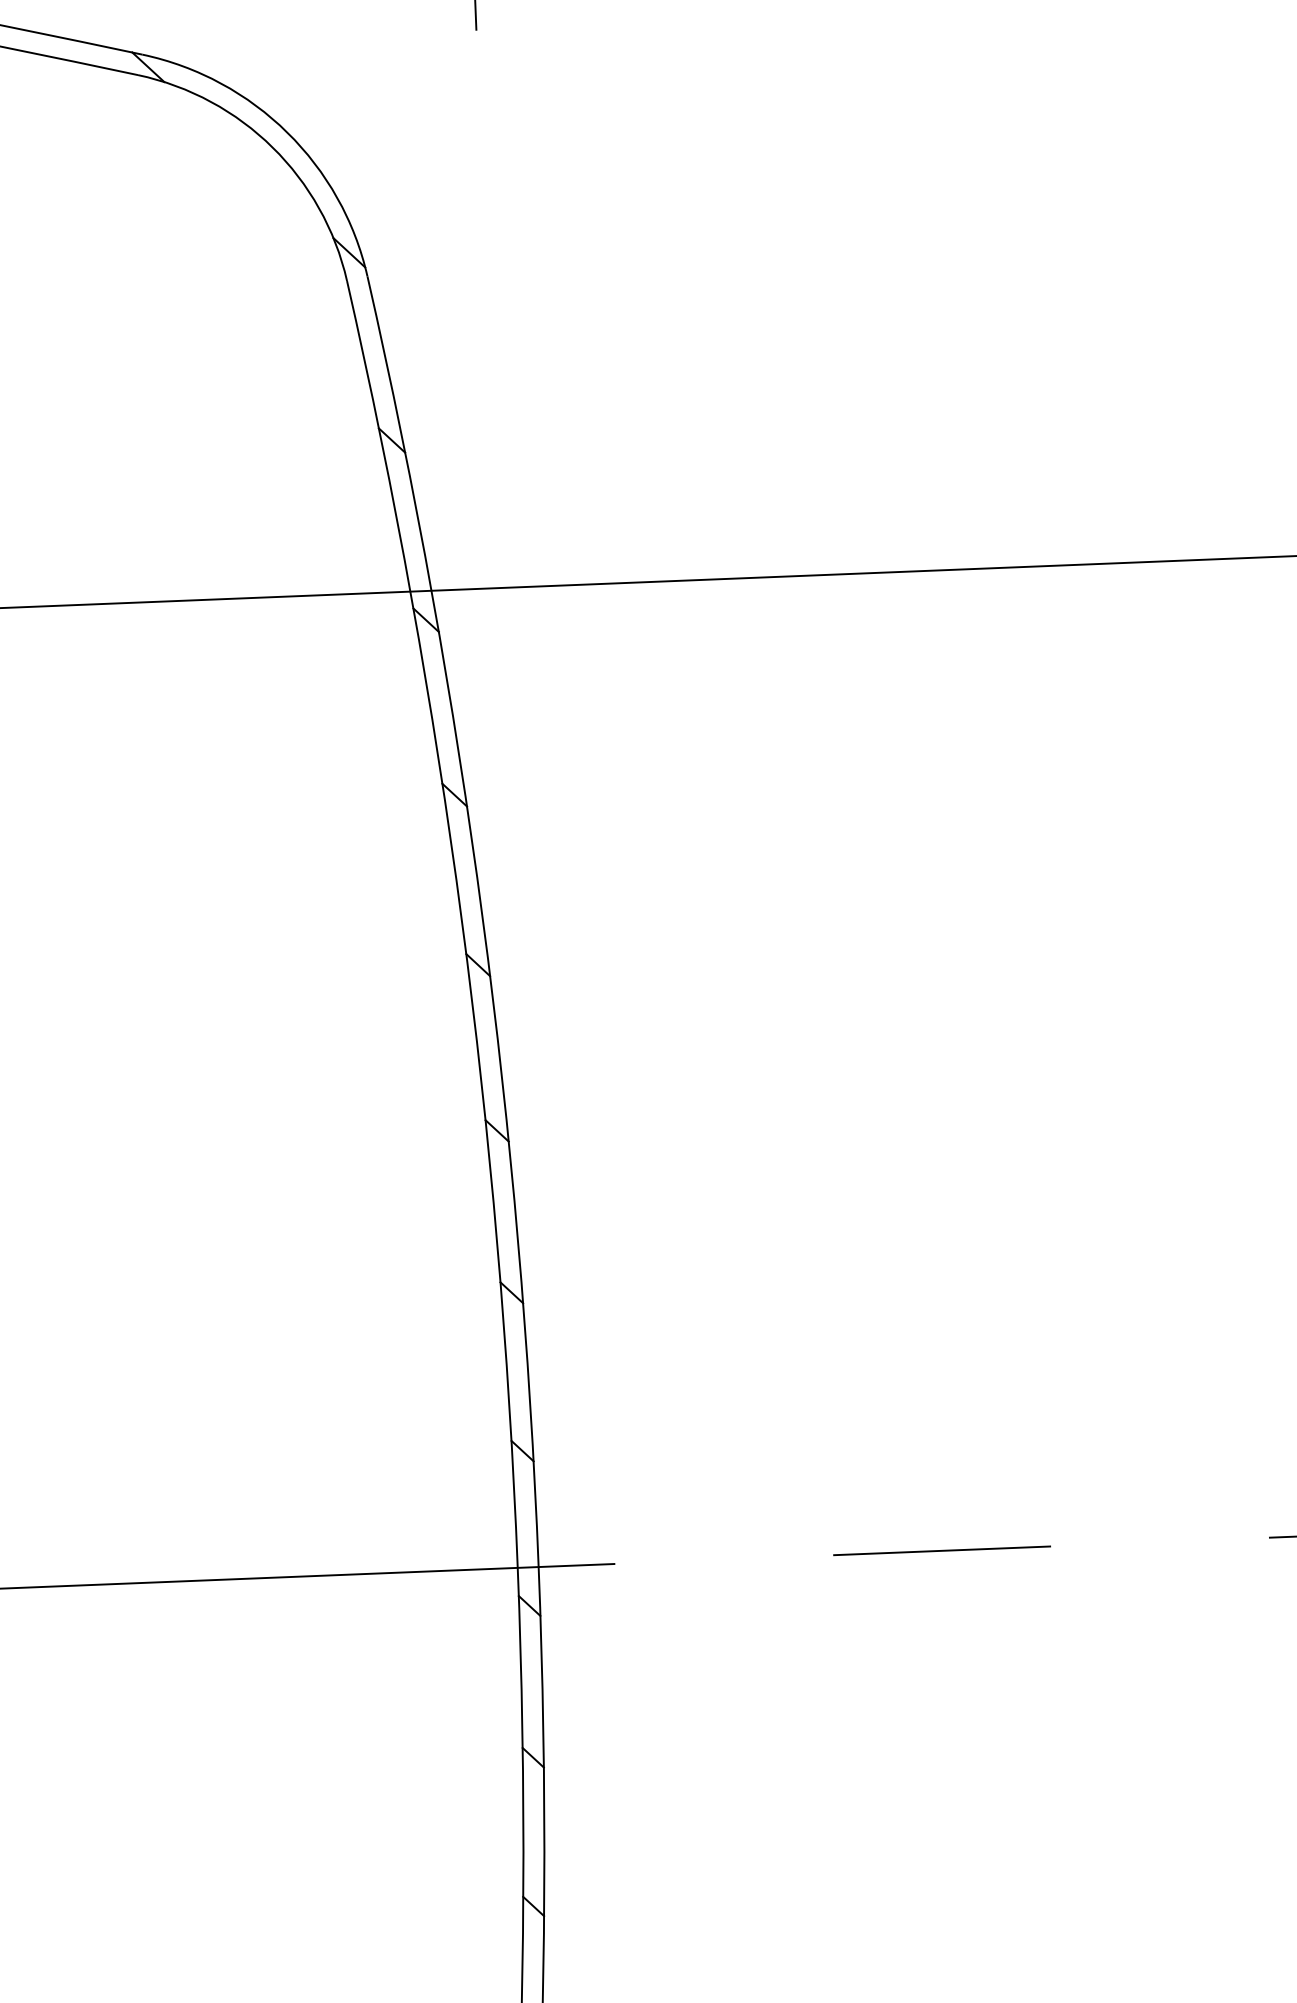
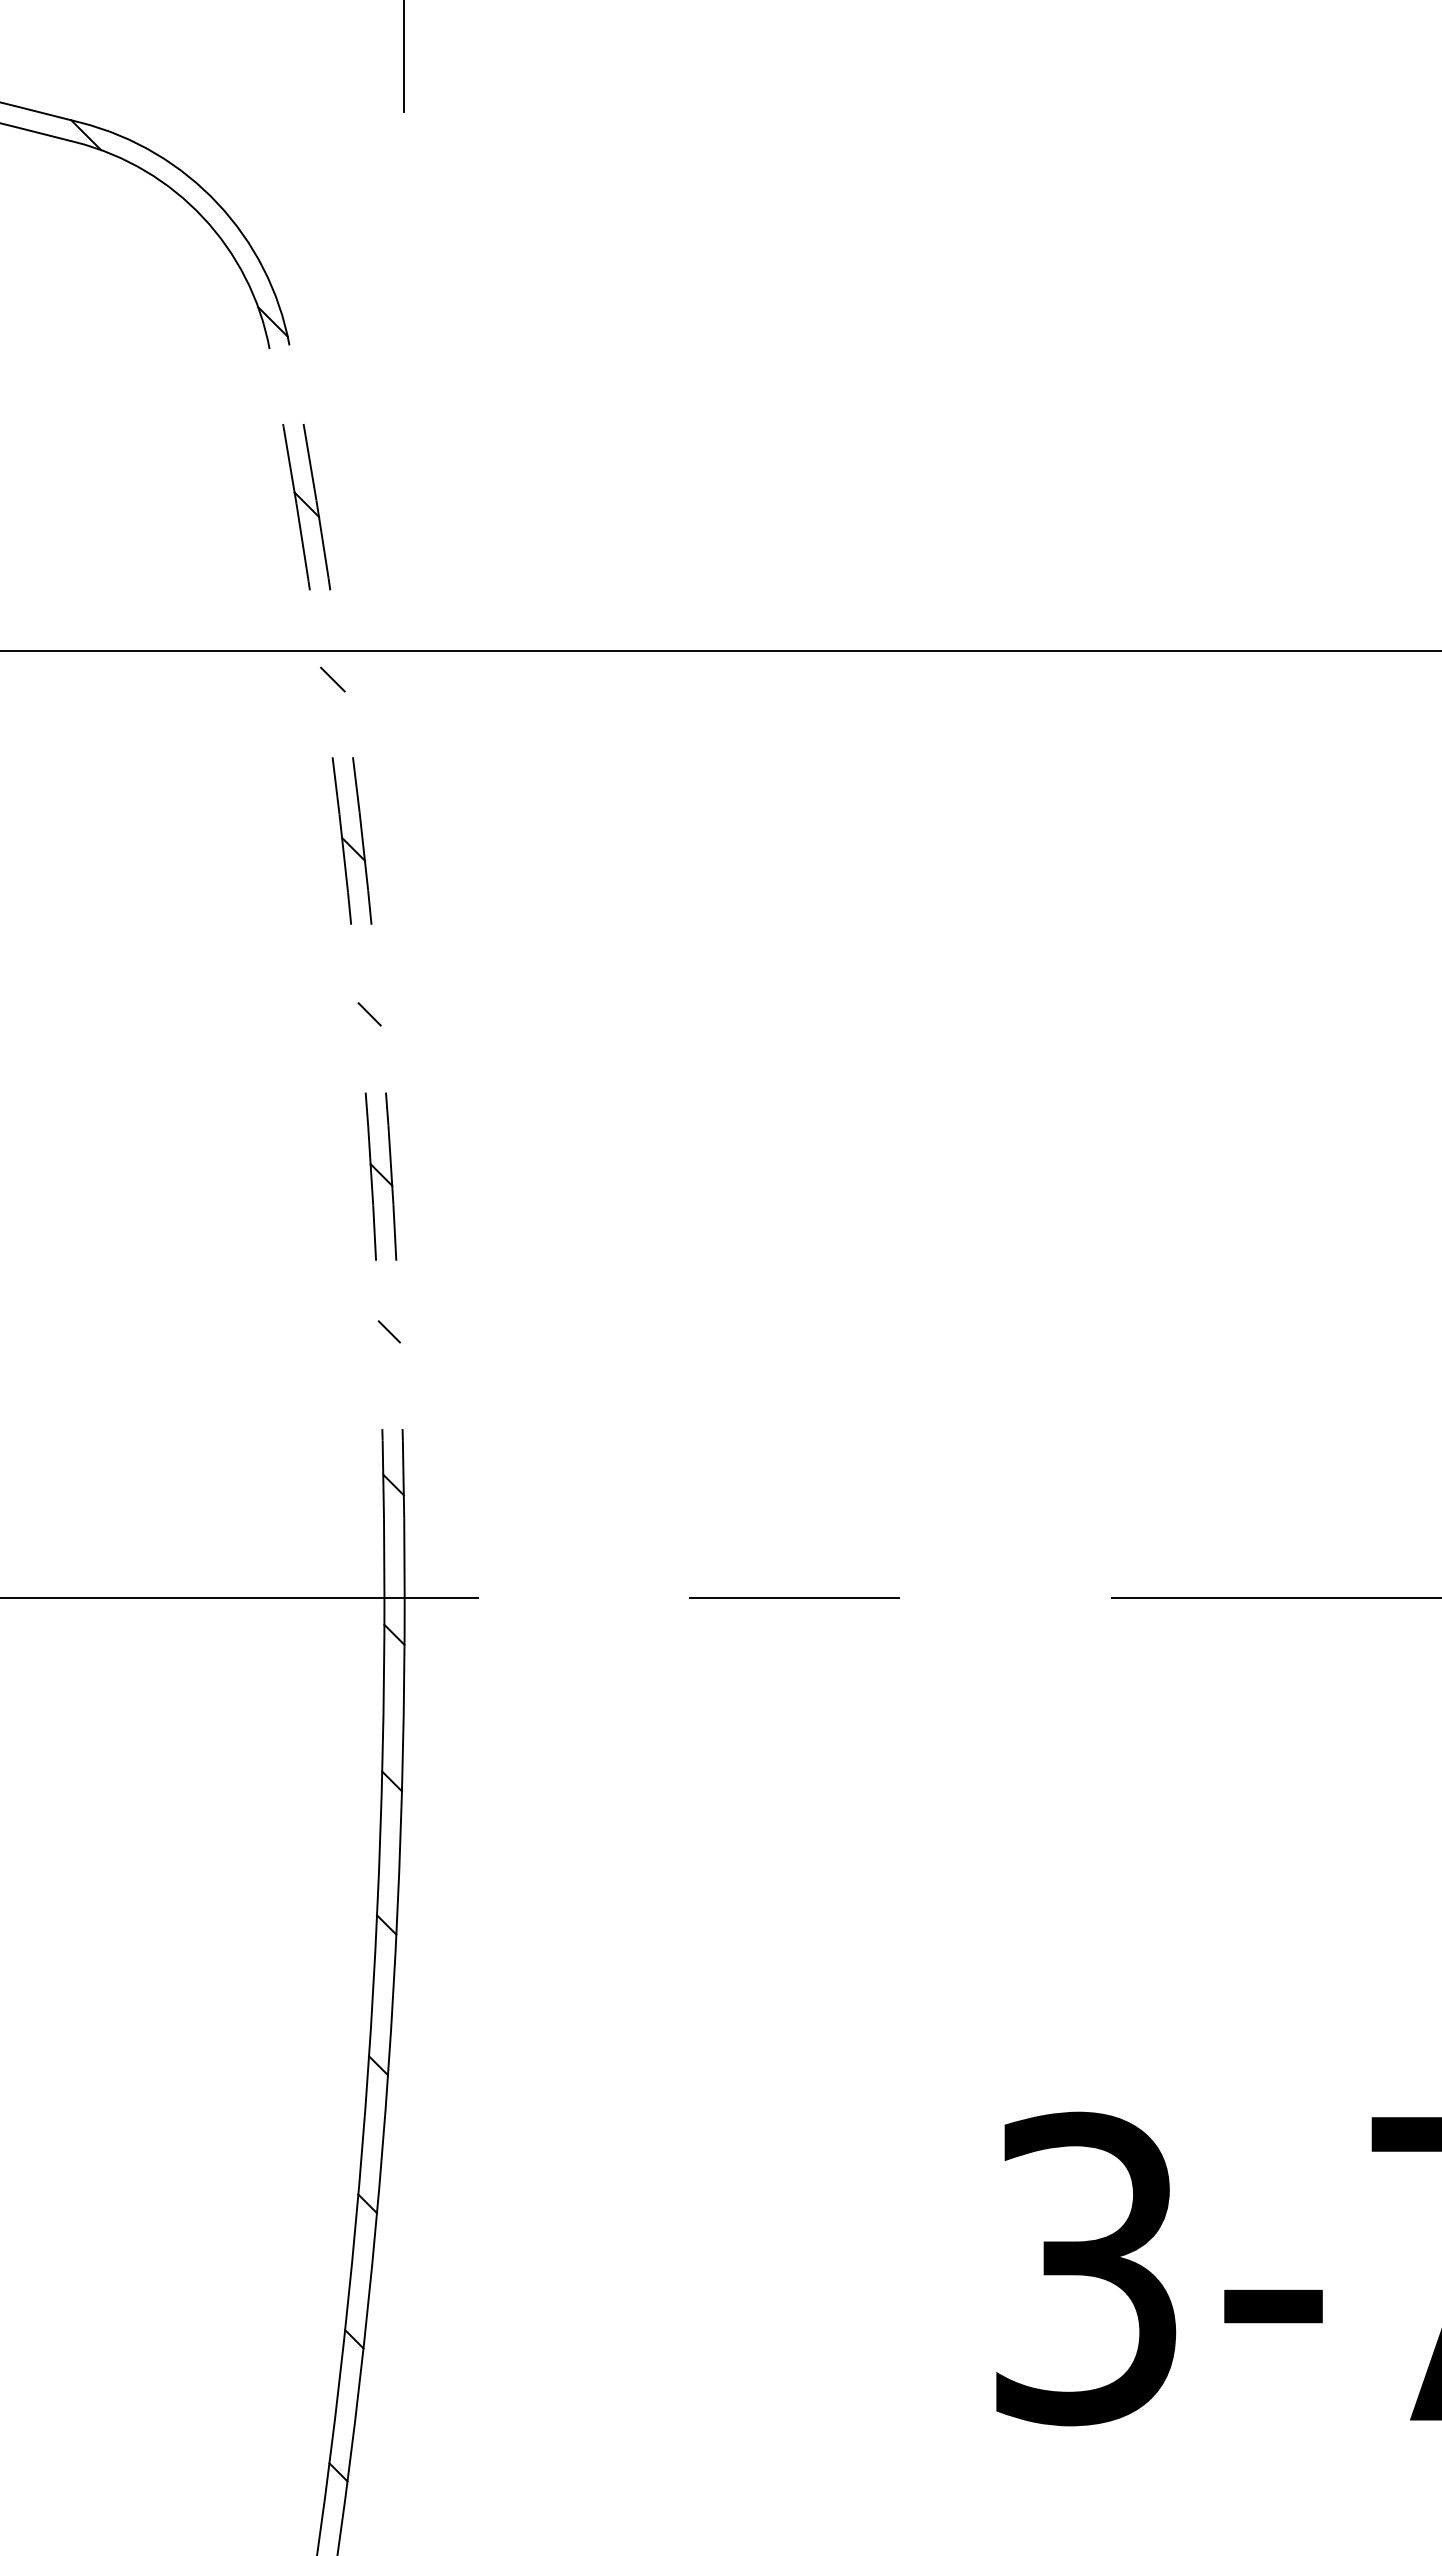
arc: (482, 917) -> (375, 968), solid -> dashed
arc: (461, 920) -> (355, 970), solid -> dashed

